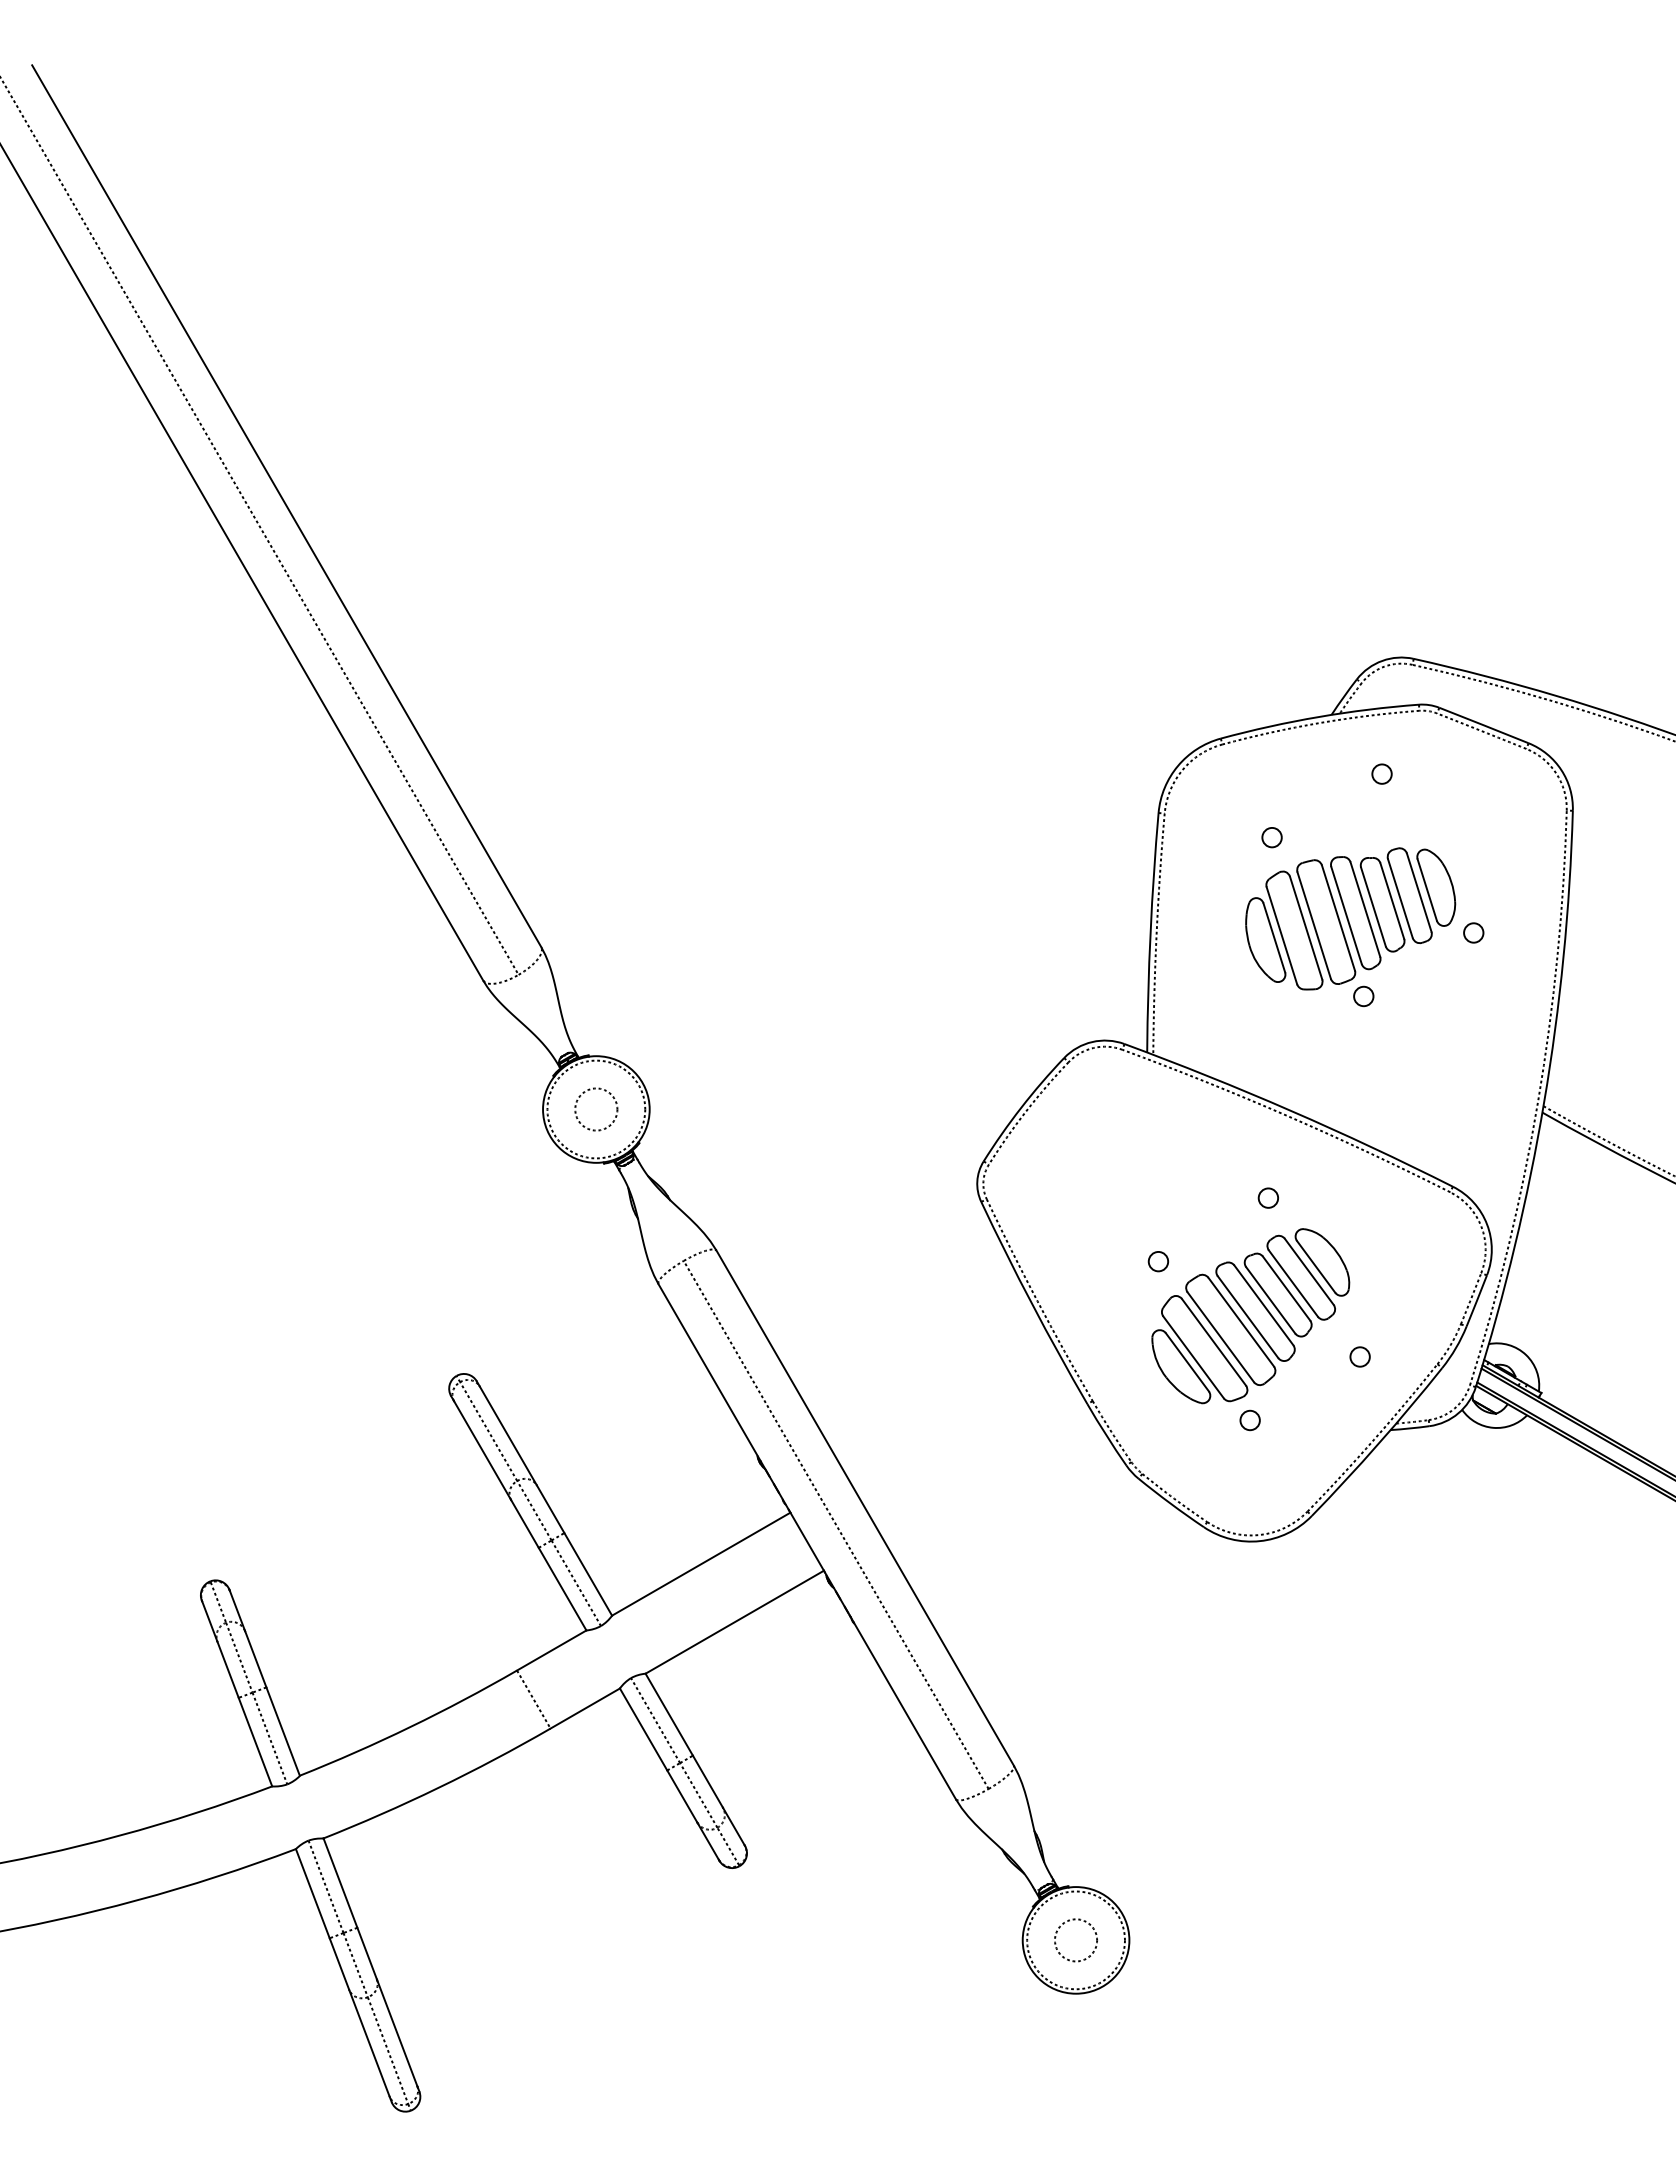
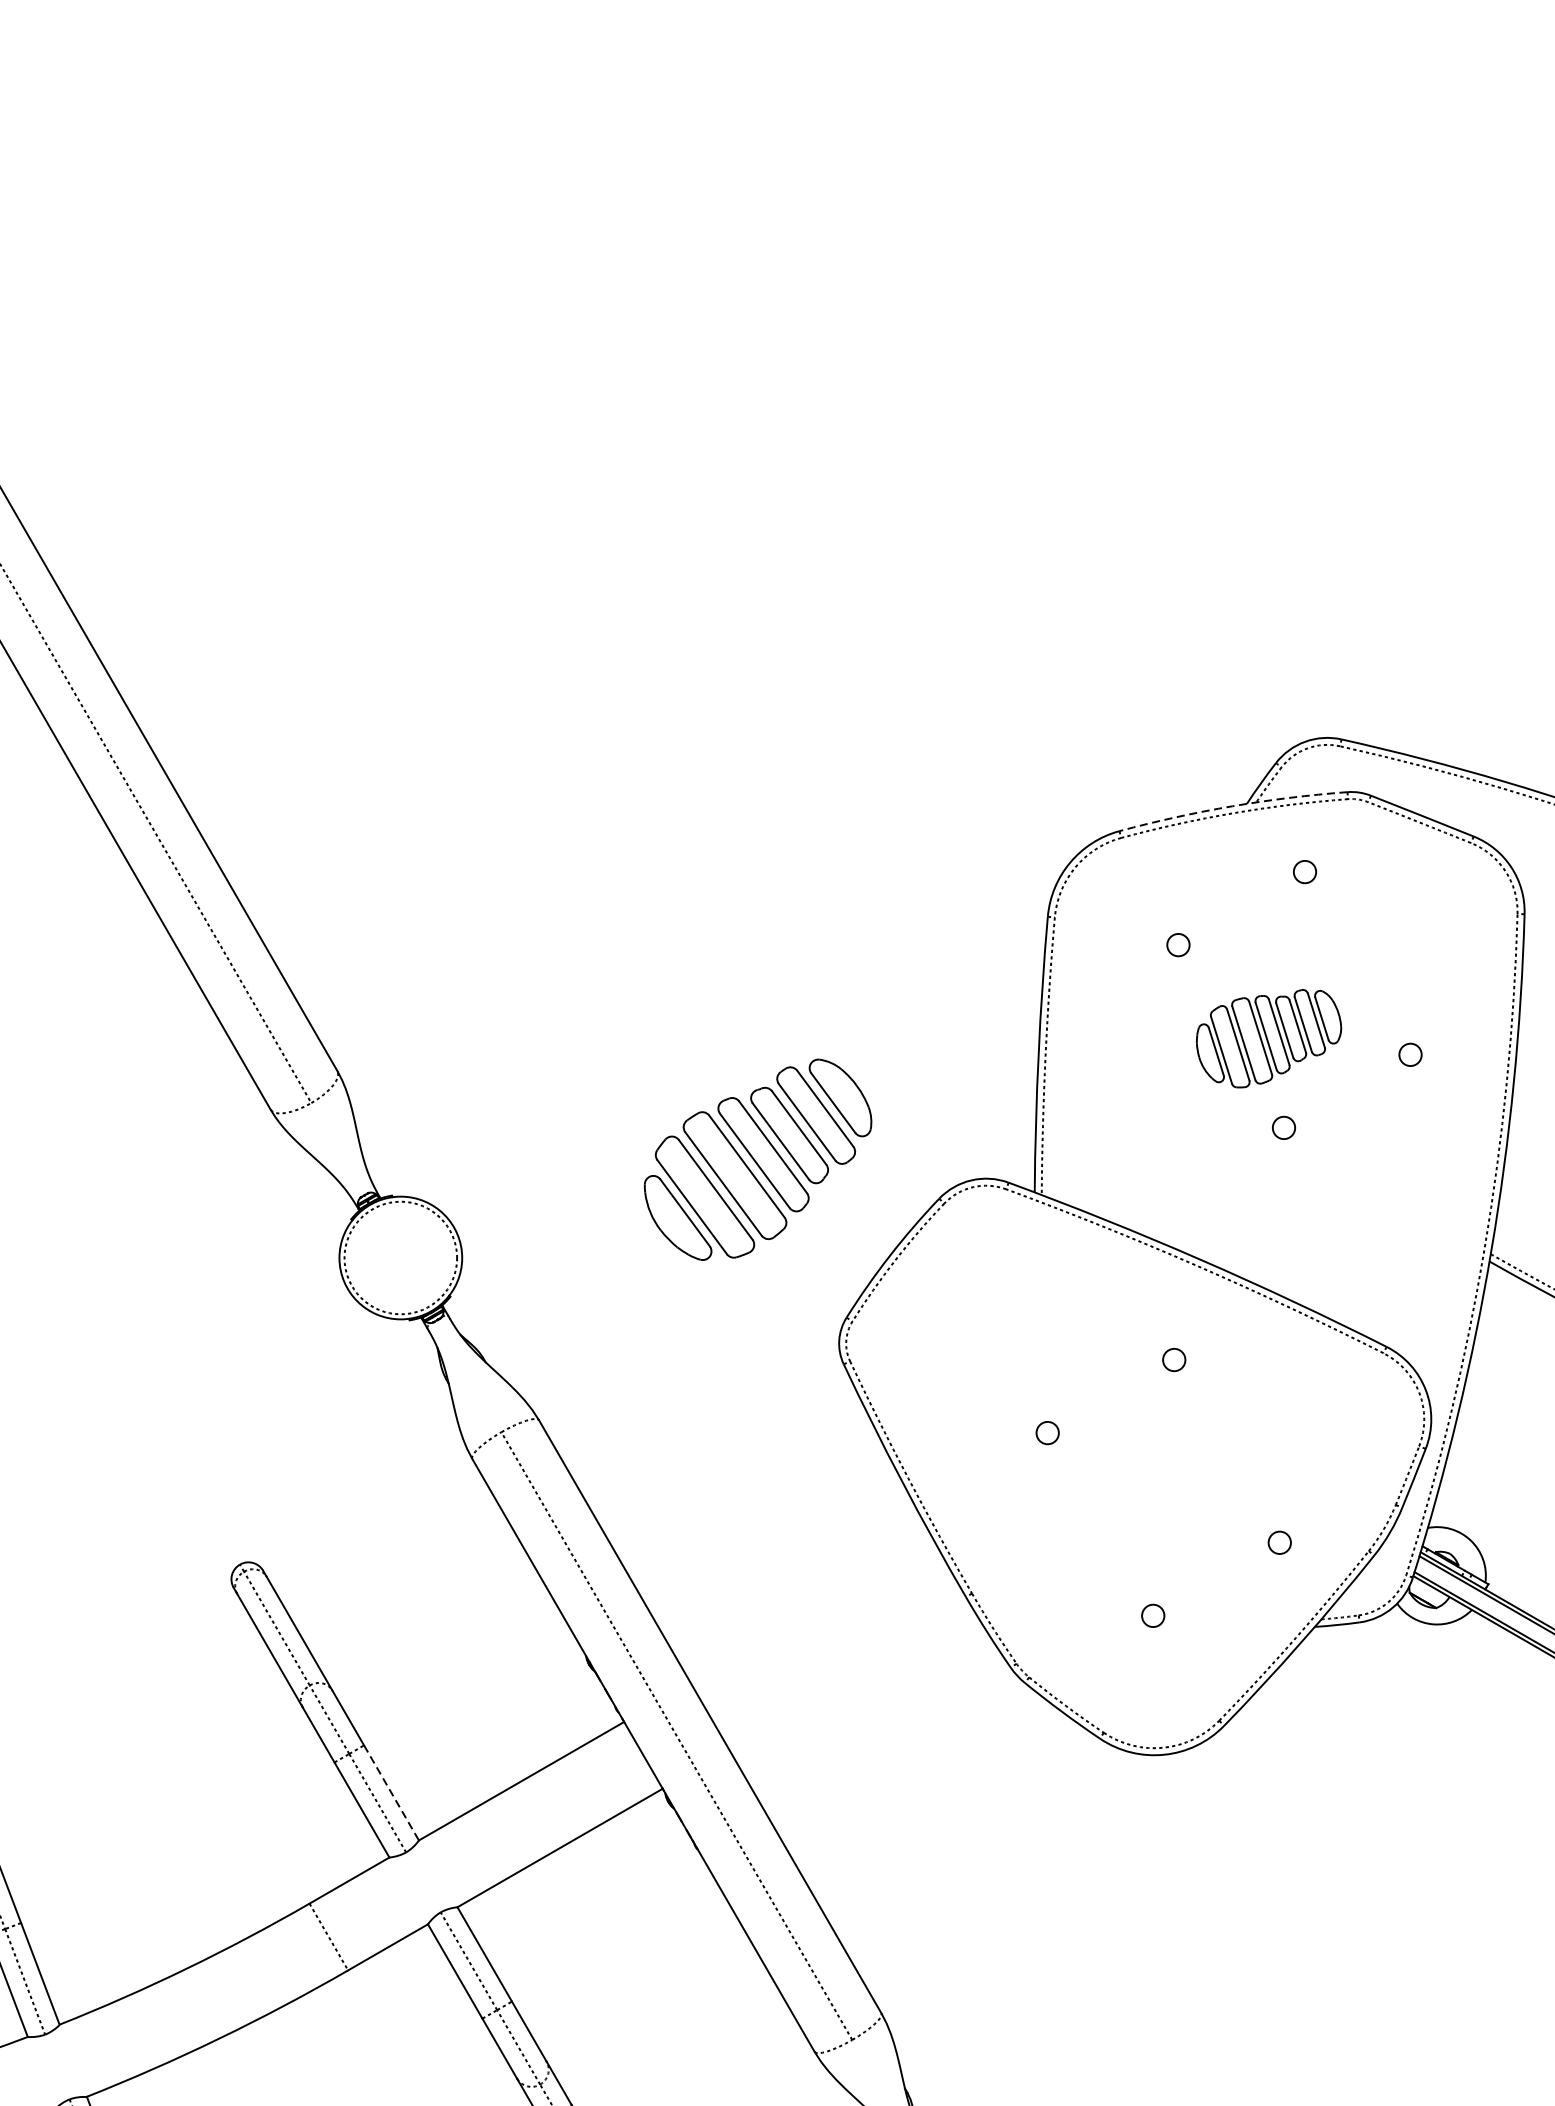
arc: (1319, 716) -> (1233, 805), solid -> dashed
part: (1350, 918) -> (1268, 1038), size x0.6
circle: (596, 1109) -> (400, 1257), removed
part: (1250, 1316) -> (757, 1160), moved
line: (588, 1574) -> (391, 1793), solid -> dashed

